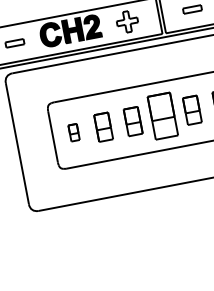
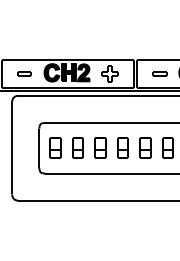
part: (161, 115) -> (122, 147), size x0.62
part: (74, 131) -> (55, 147), size x1.67

